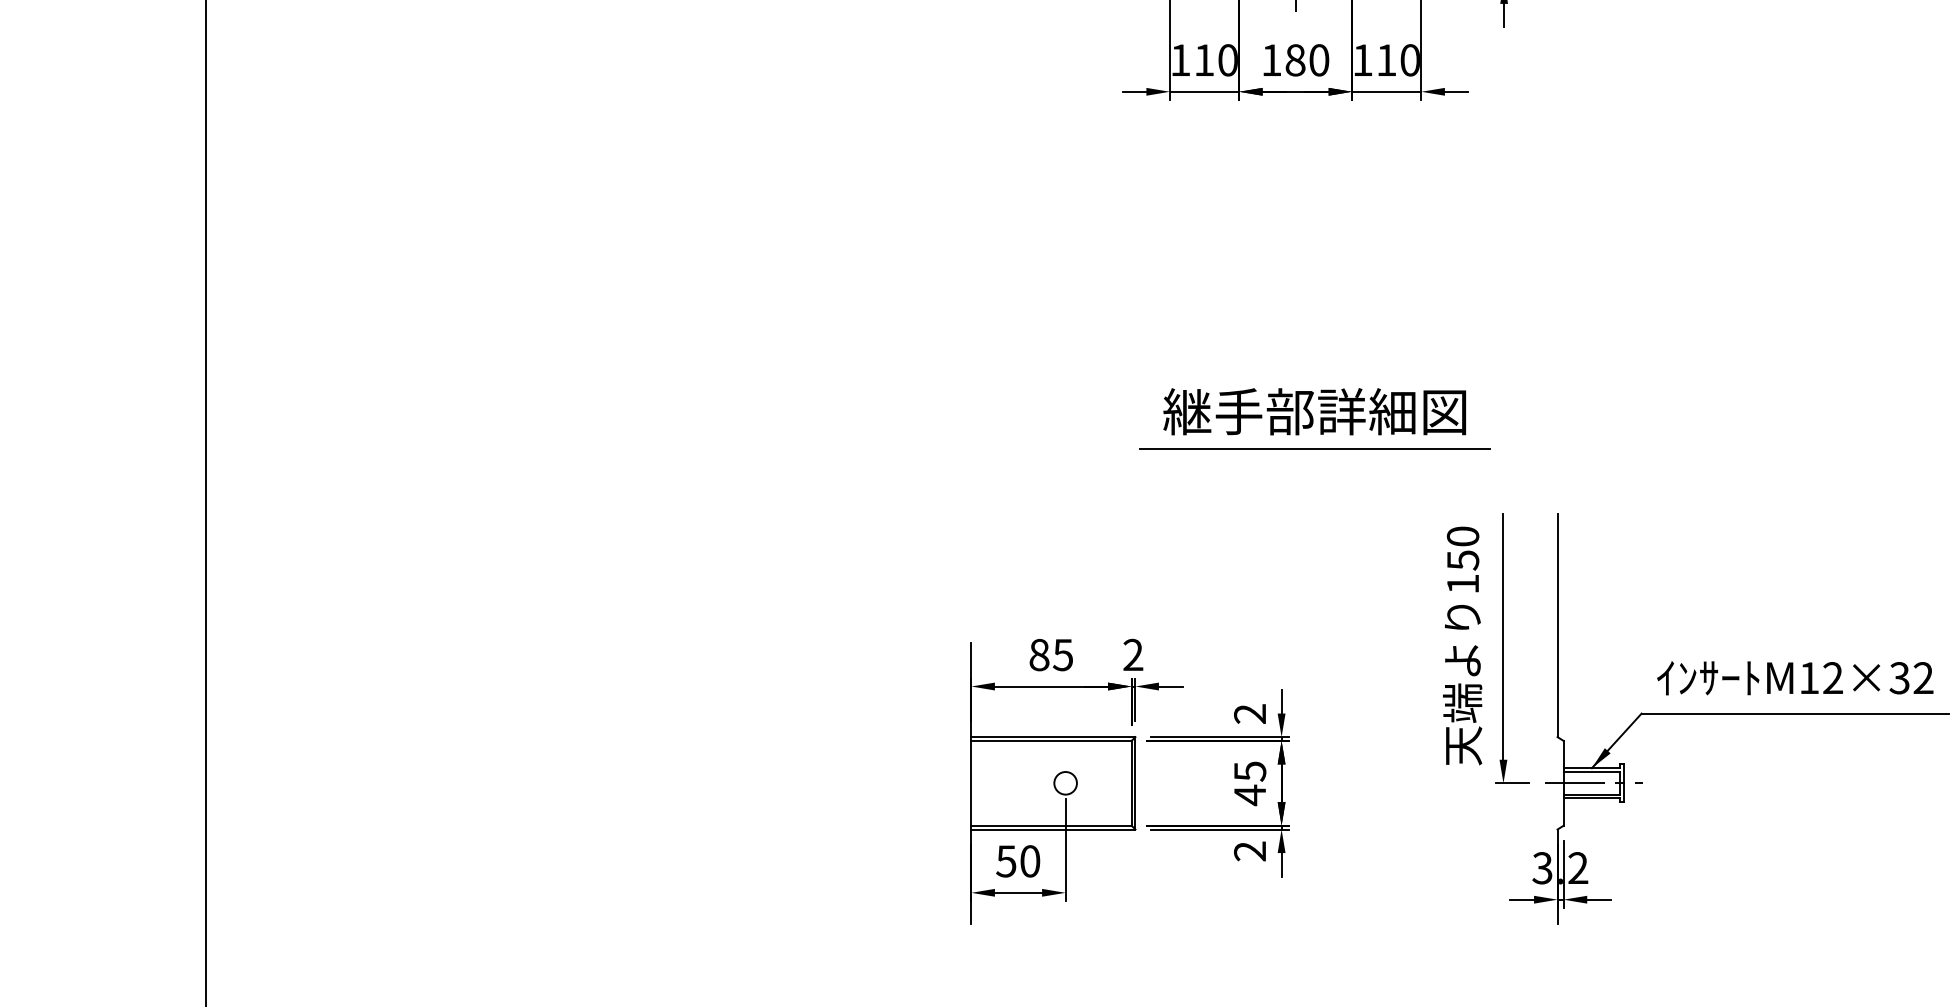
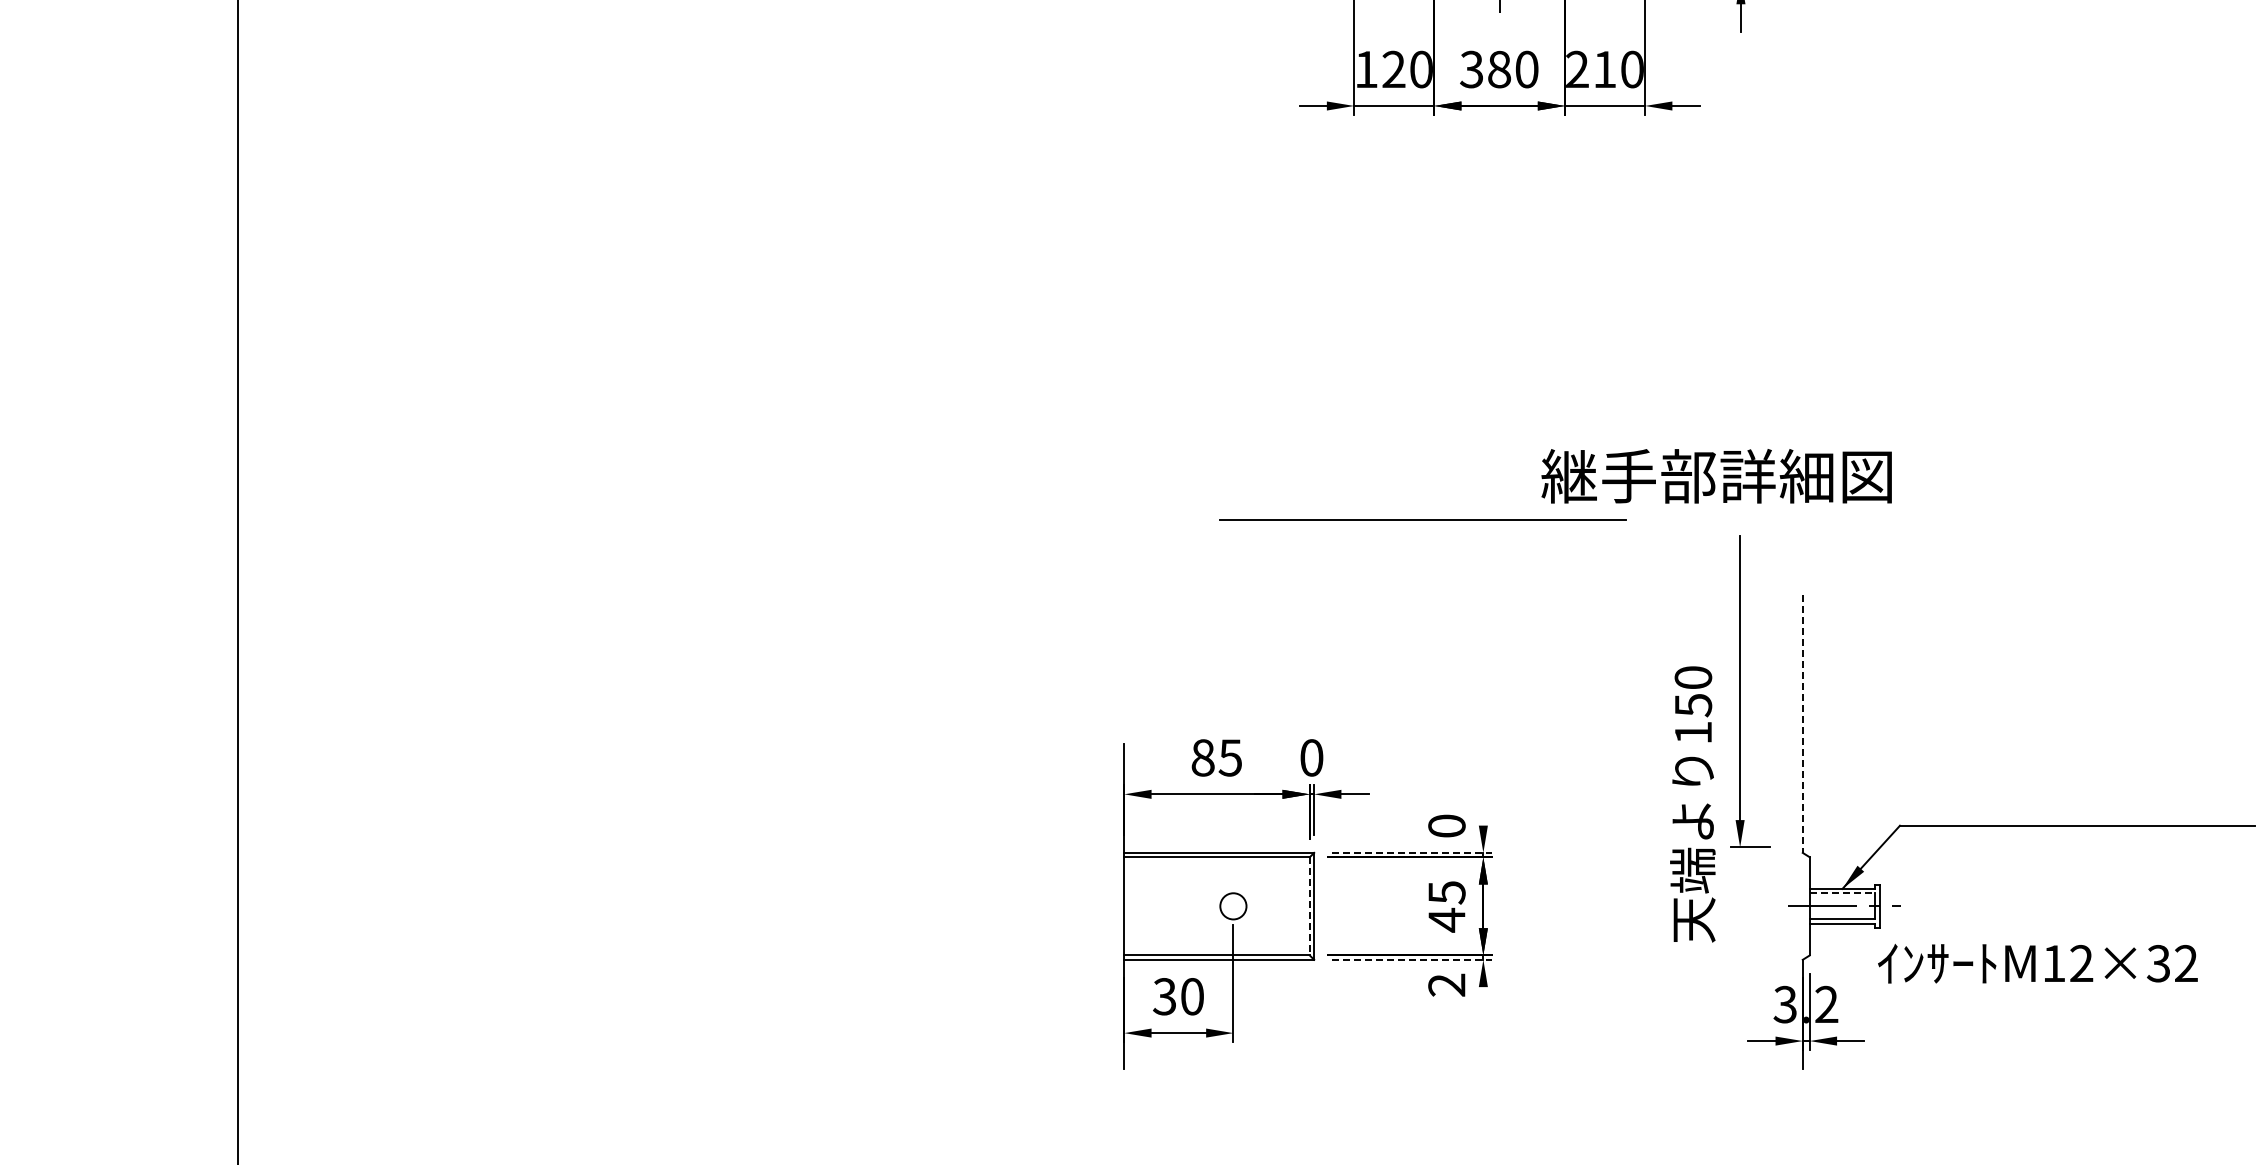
text: (1203, 59) -> (1393, 68), 110 -> 120
text: (1362, 59) -> (1577, 68), 110 -> 210
text: (1271, 60) -> (1471, 69), 180 -> 380
text: (1314, 411) -> (1716, 476), moved
line: (1314, 449) -> (1422, 519), moved
line: (1557, 626) -> (1802, 724), solid -> dashed
text: (1462, 646) -> (1692, 804), moved
part: (1503, 648) -> (1740, 691), moved
text: (1133, 654) -> (1311, 757), 2 -> 0
text: (1794, 678) -> (2037, 963), moved
line: (1281, 701) -> (1483, 811), removed
text: (1249, 713) -> (1446, 825), 2 -> 0
line: (1220, 736) -> (1412, 852), solid -> dashed
line: (1591, 772) -> (1842, 893), solid -> dashed
line: (1131, 783) -> (1309, 906), solid -> dashed
line: (1220, 829) -> (1412, 959), solid -> dashed
text: (1006, 861) -> (1164, 996), 50 -> 30
line: (1281, 864) -> (1483, 1000), removed

